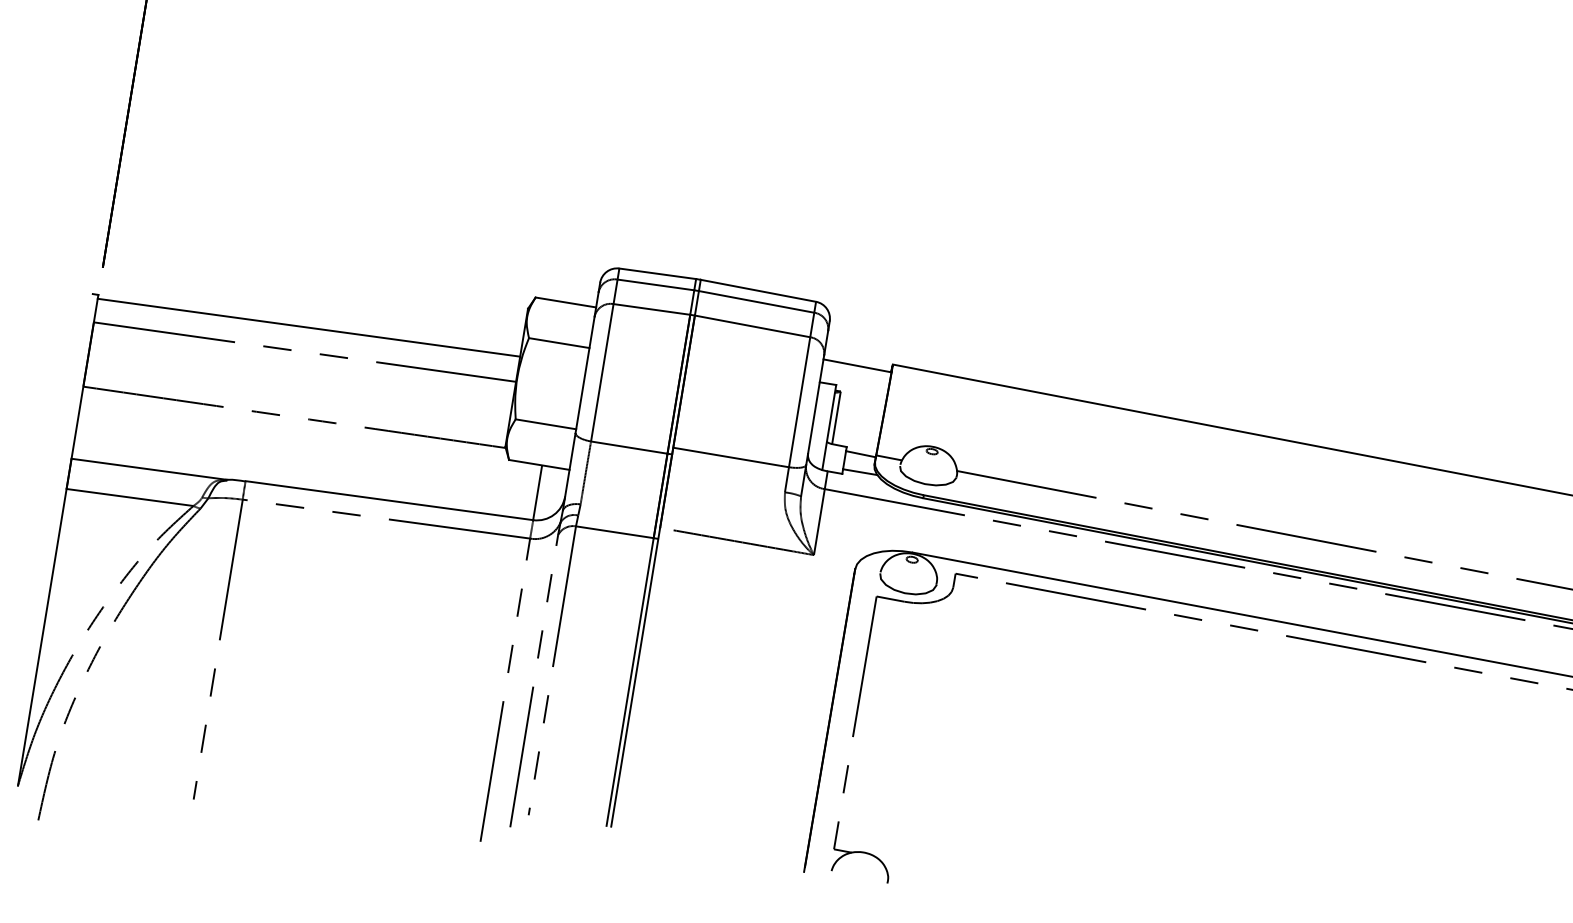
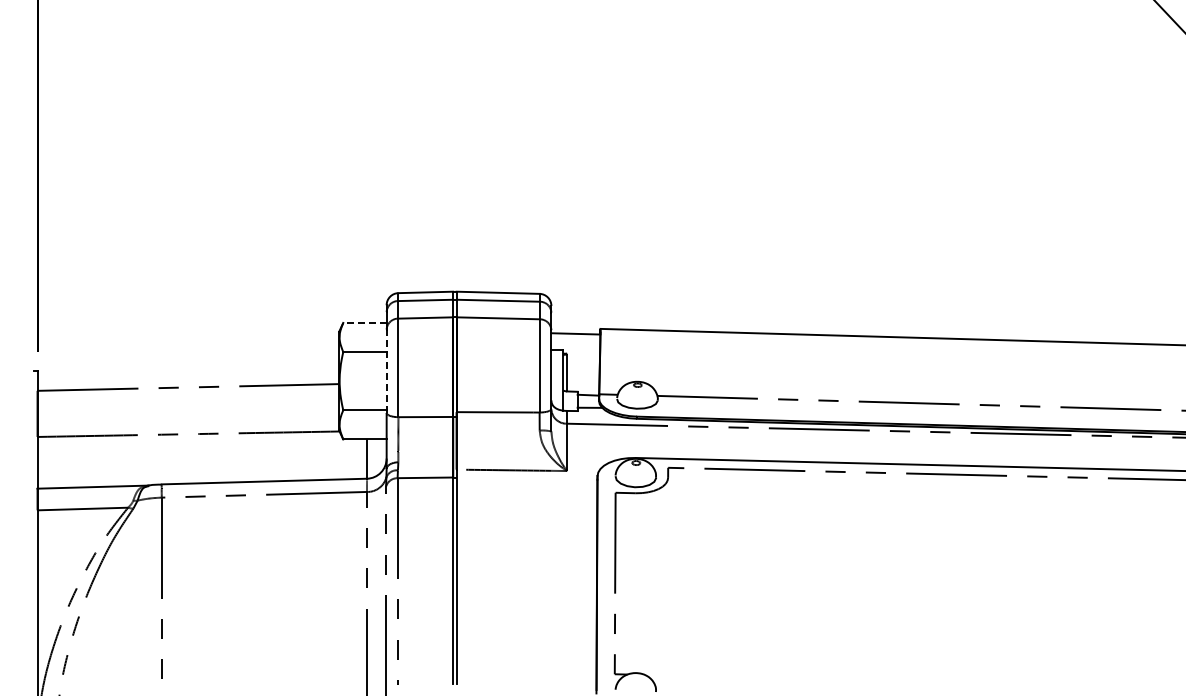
line: (565, 301) -> (364, 322), solid -> dashed
line: (309, 327) -> (188, 369), removed
line: (584, 375) -> (386, 371), solid -> dashed

